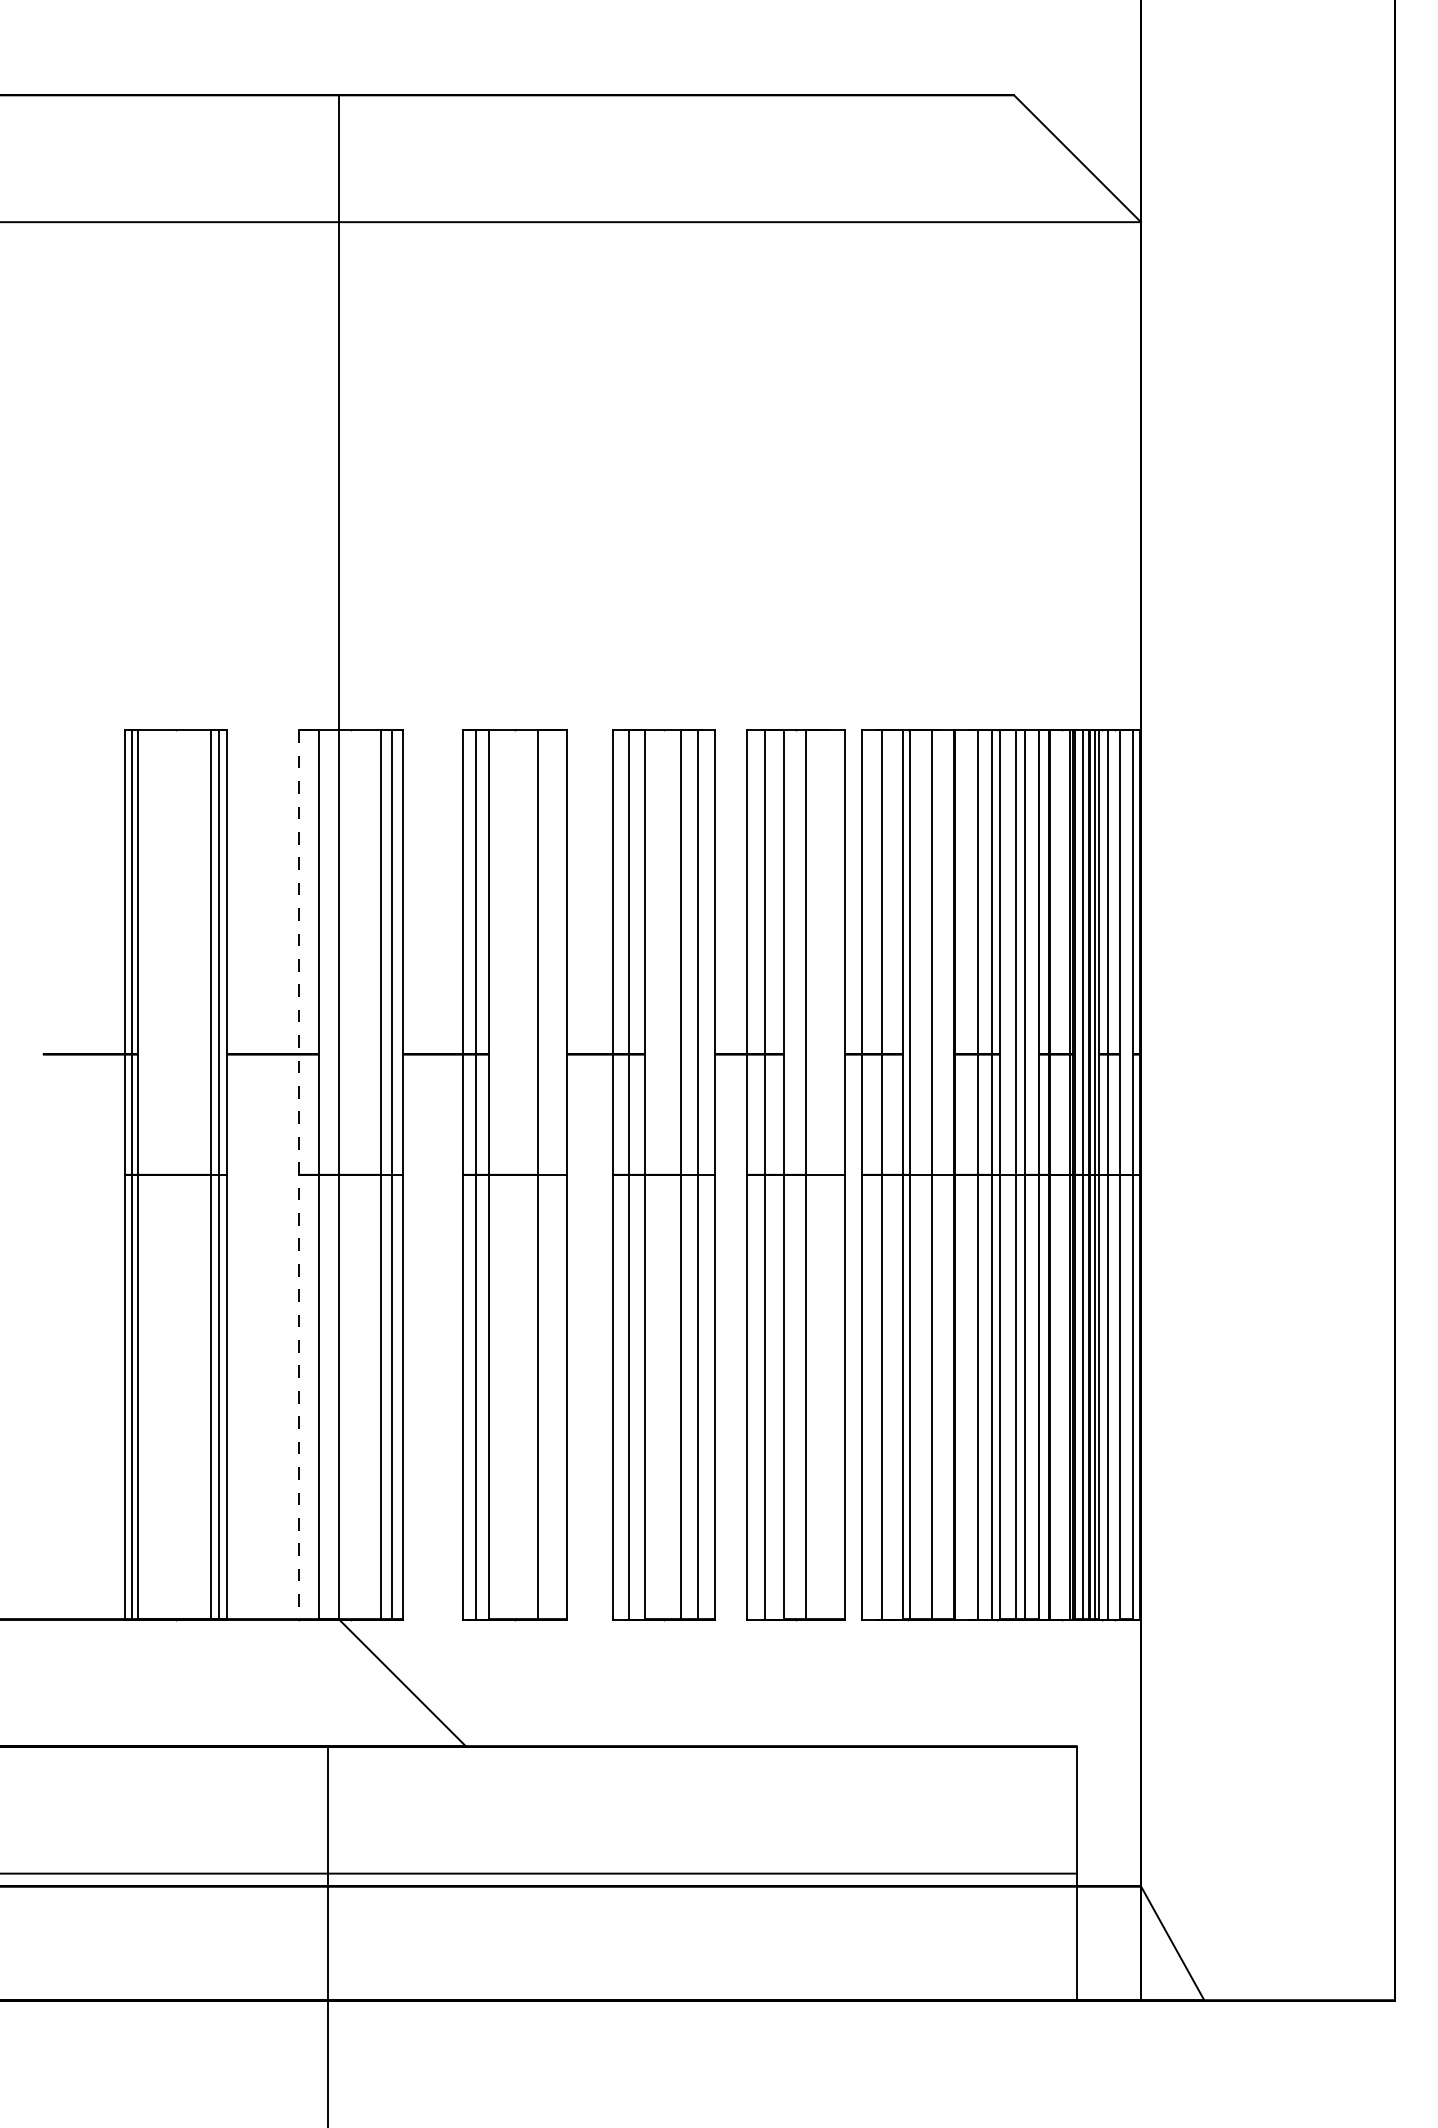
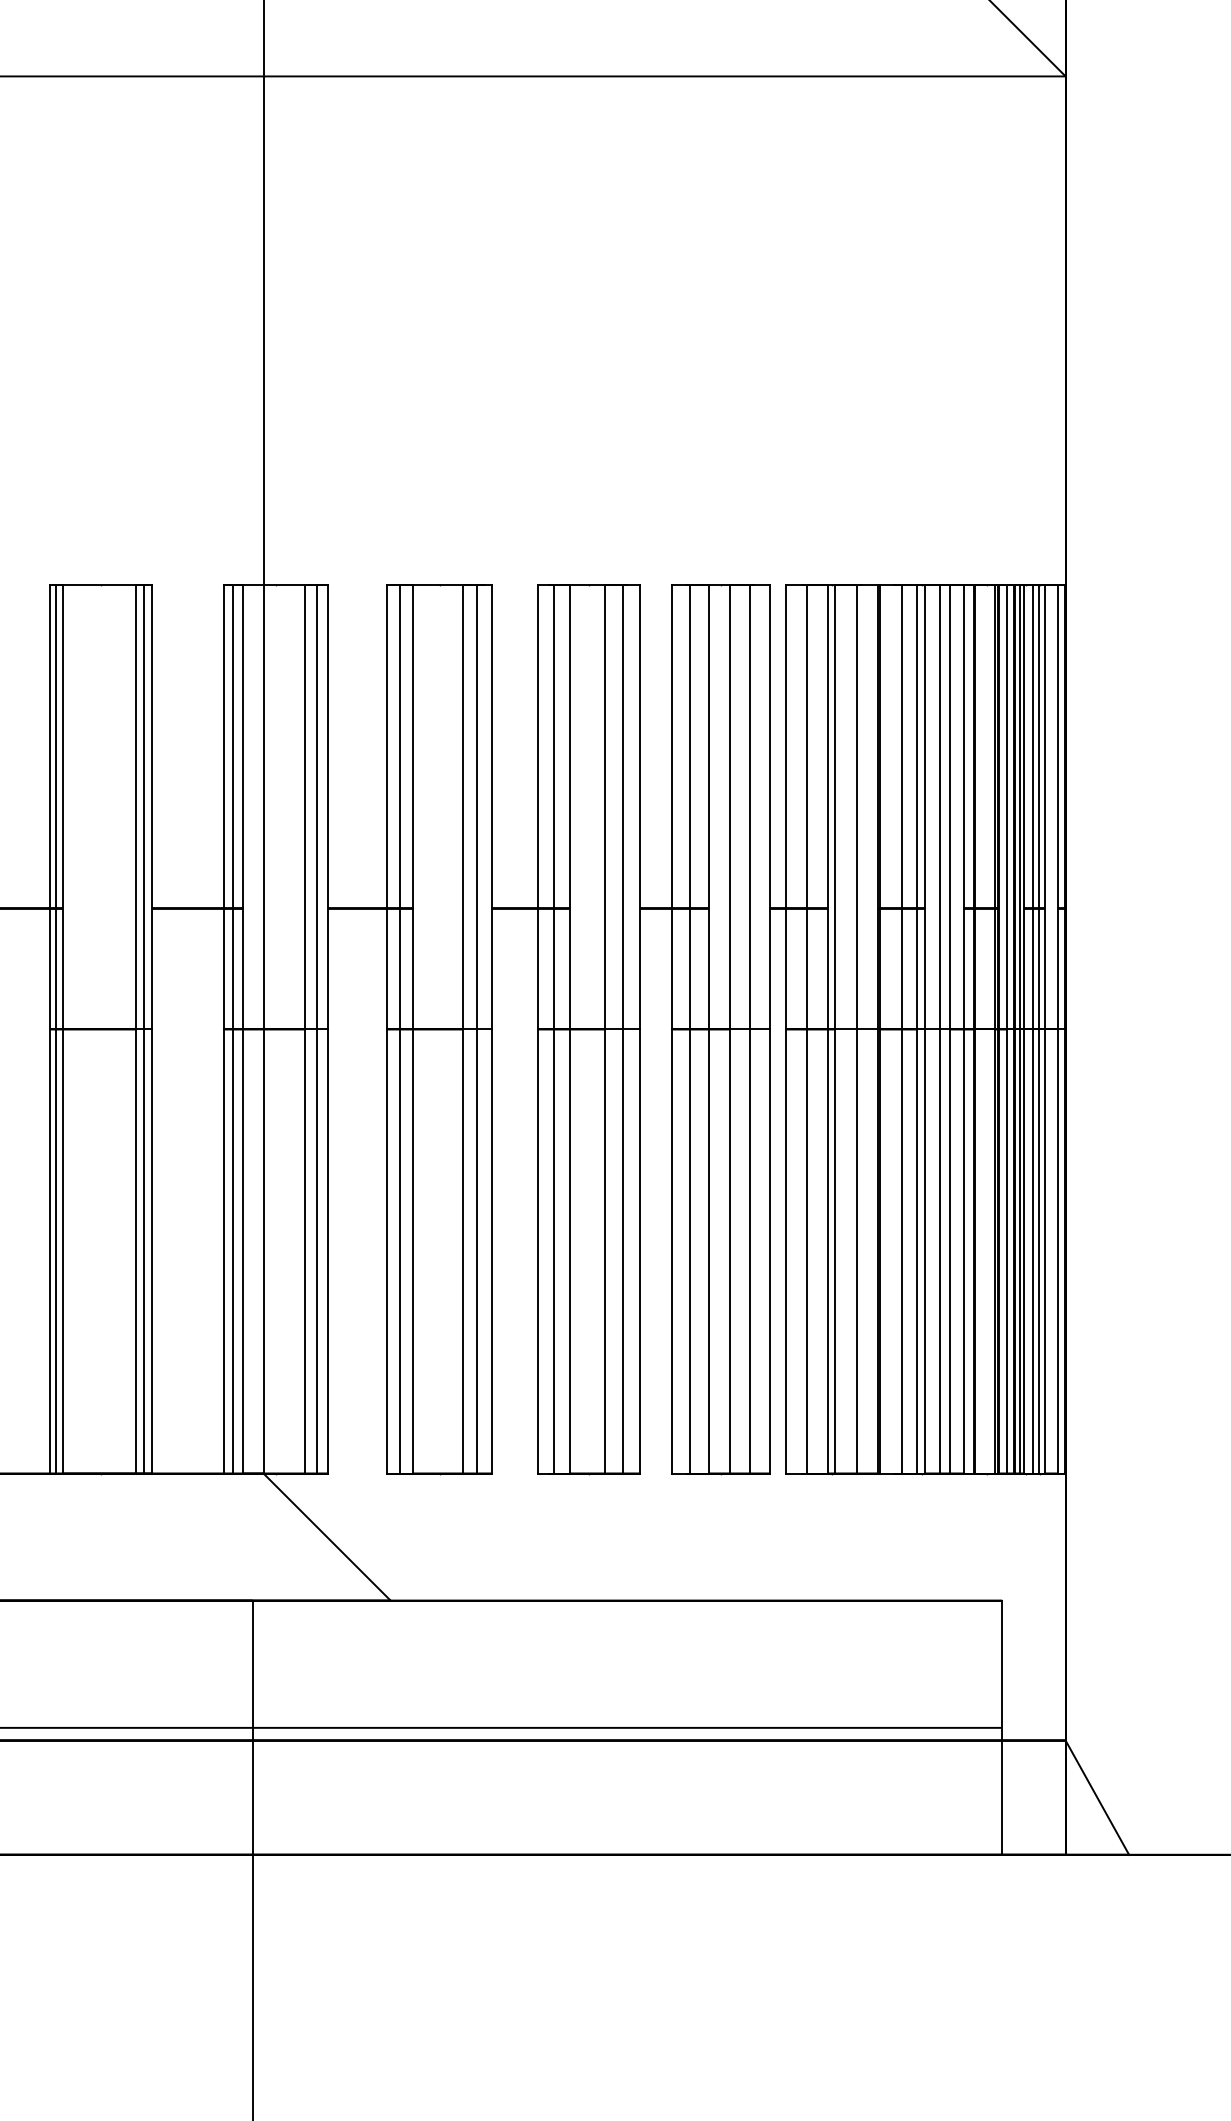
line: (299, 1174) -> (224, 1028), dashed -> solid
line: (308, 1174) -> (233, 1028), added
line: (552, 1174) -> (477, 1028), added
line: (825, 1174) -> (750, 1028), added
line: (1114, 1174) -> (1039, 1028), added

